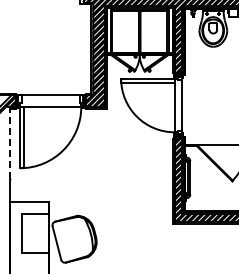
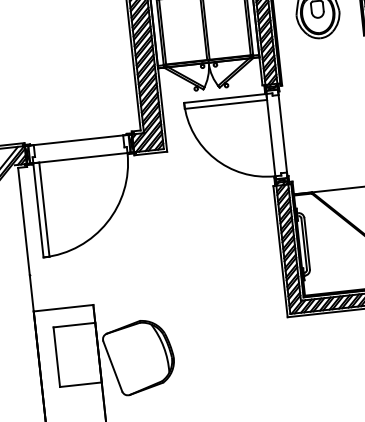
line: (9, 143) -> (23, 221), dashed -> solid

